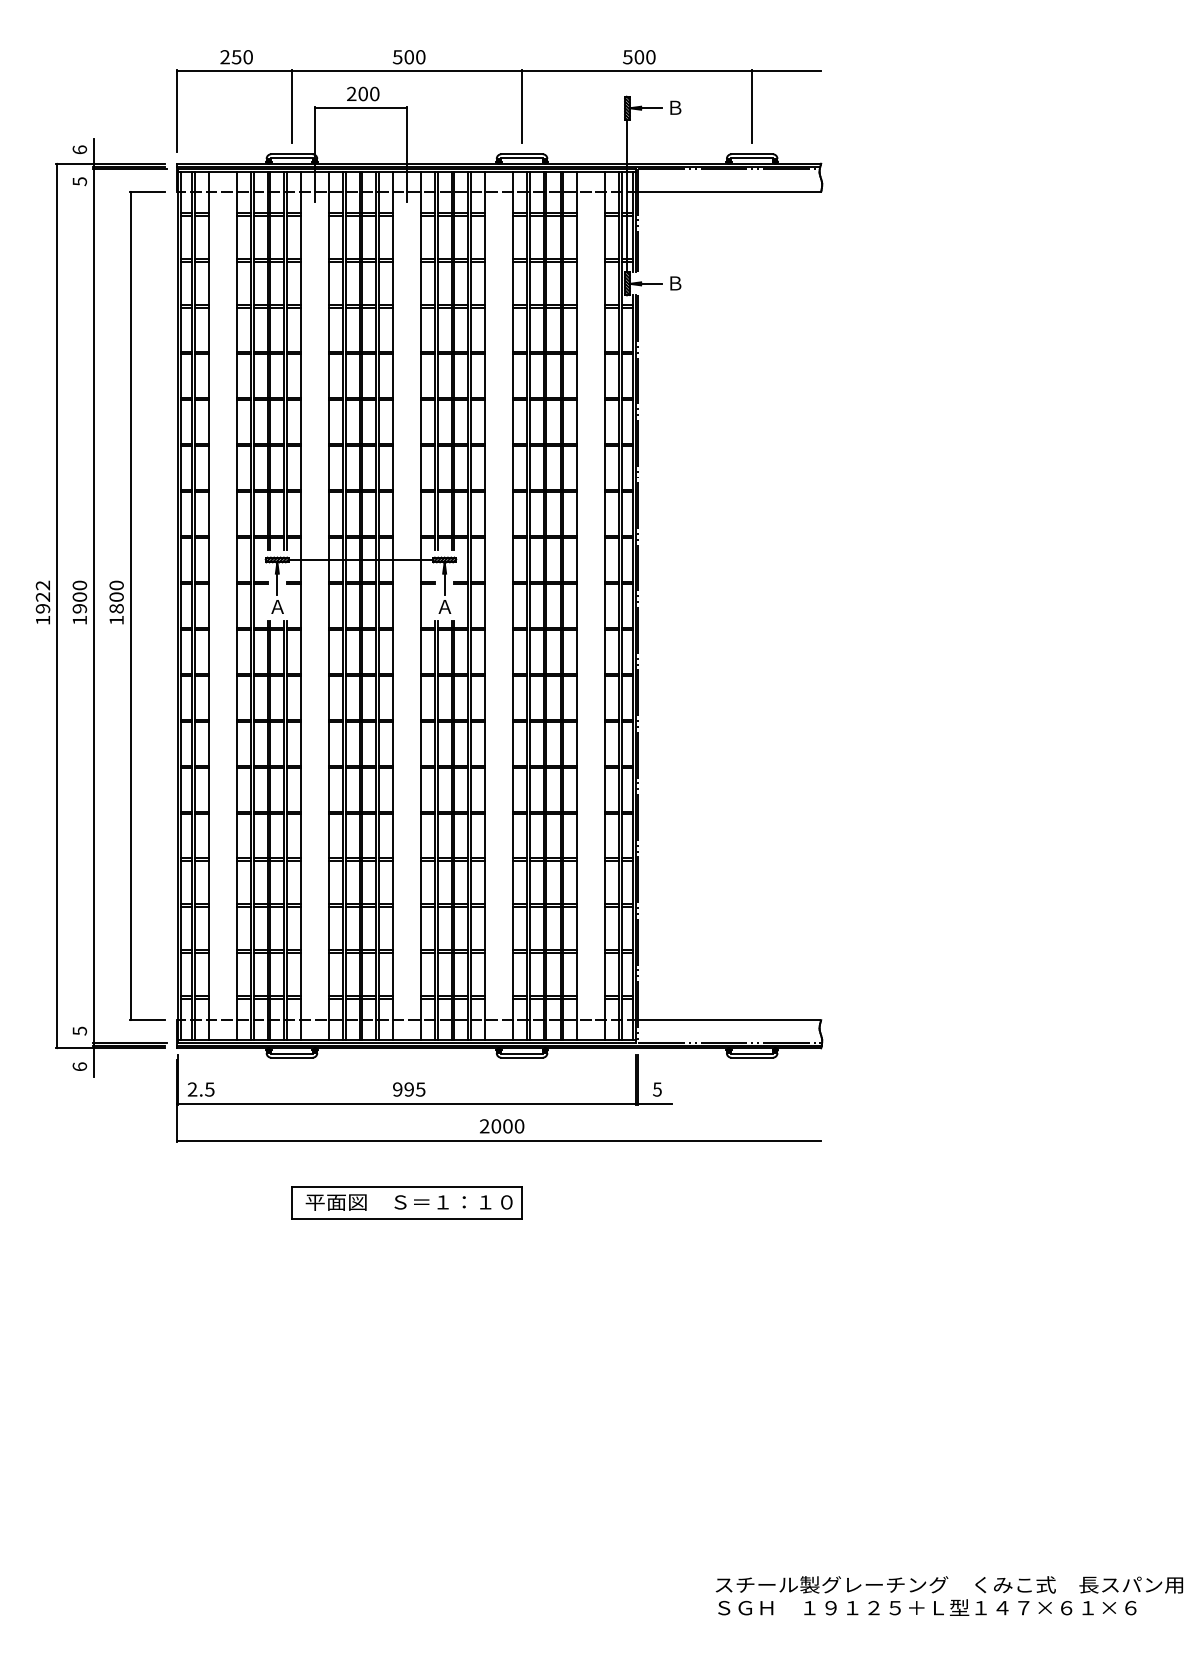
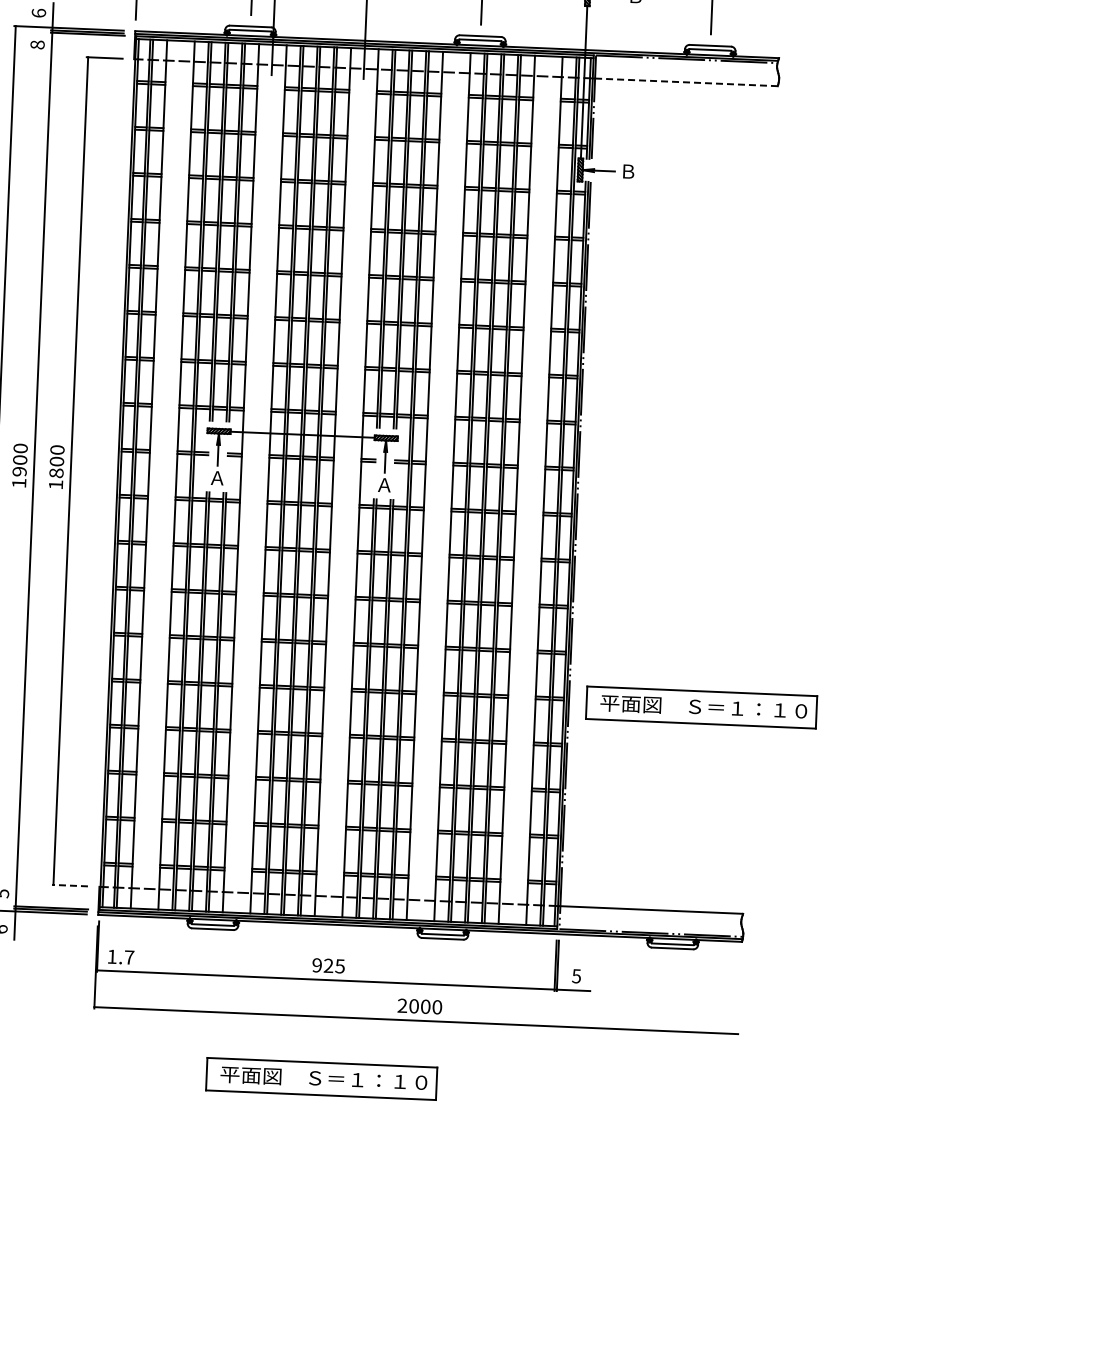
text: (79, 181) -> (37, 44), 5 -> 8
line: (730, 191) -> (687, 82), solid -> dashed
part: (770, 815) -> (701, 707), added
line: (147, 1020) -> (70, 885), solid -> dashed
text: (200, 1089) -> (120, 957), 2.5 -> 1.7
text: (408, 1089) -> (327, 965), 995 -> 925

